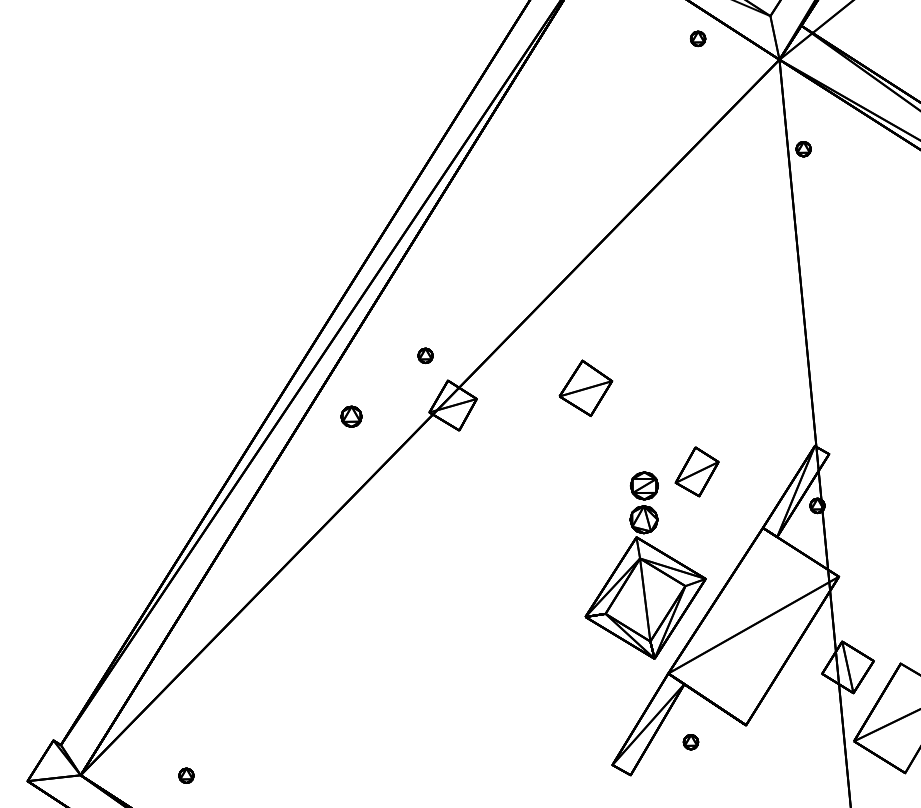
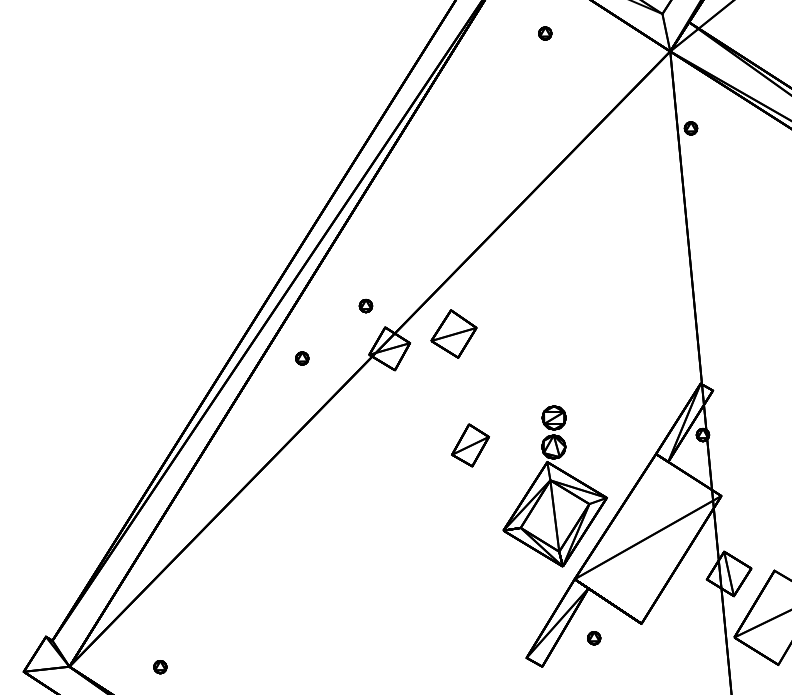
part: (697, 38) -> (544, 33), moved
part: (585, 387) -> (453, 333), moved
part: (351, 416) -> (302, 358), size x0.71
part: (696, 471) -> (469, 445), moved

